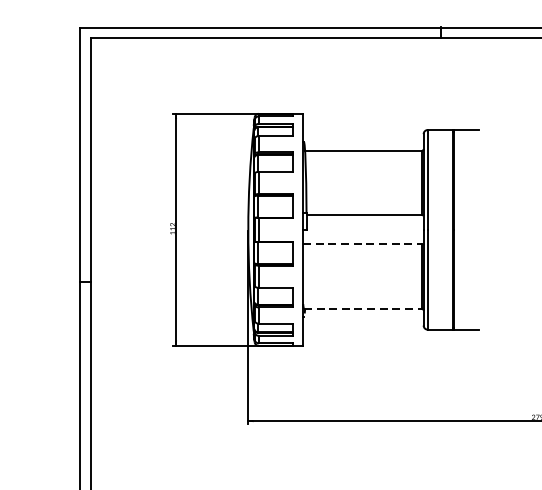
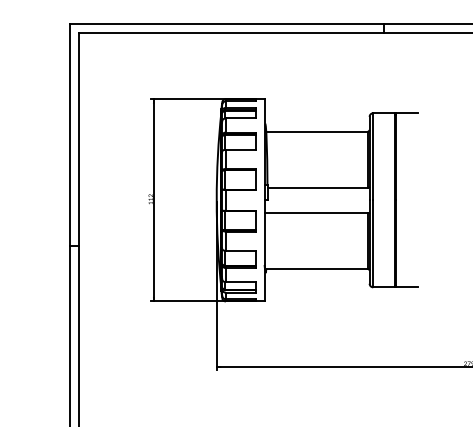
line: (362, 243) -> (316, 212), dashed -> solid
line: (363, 308) -> (317, 268), dashed -> solid

